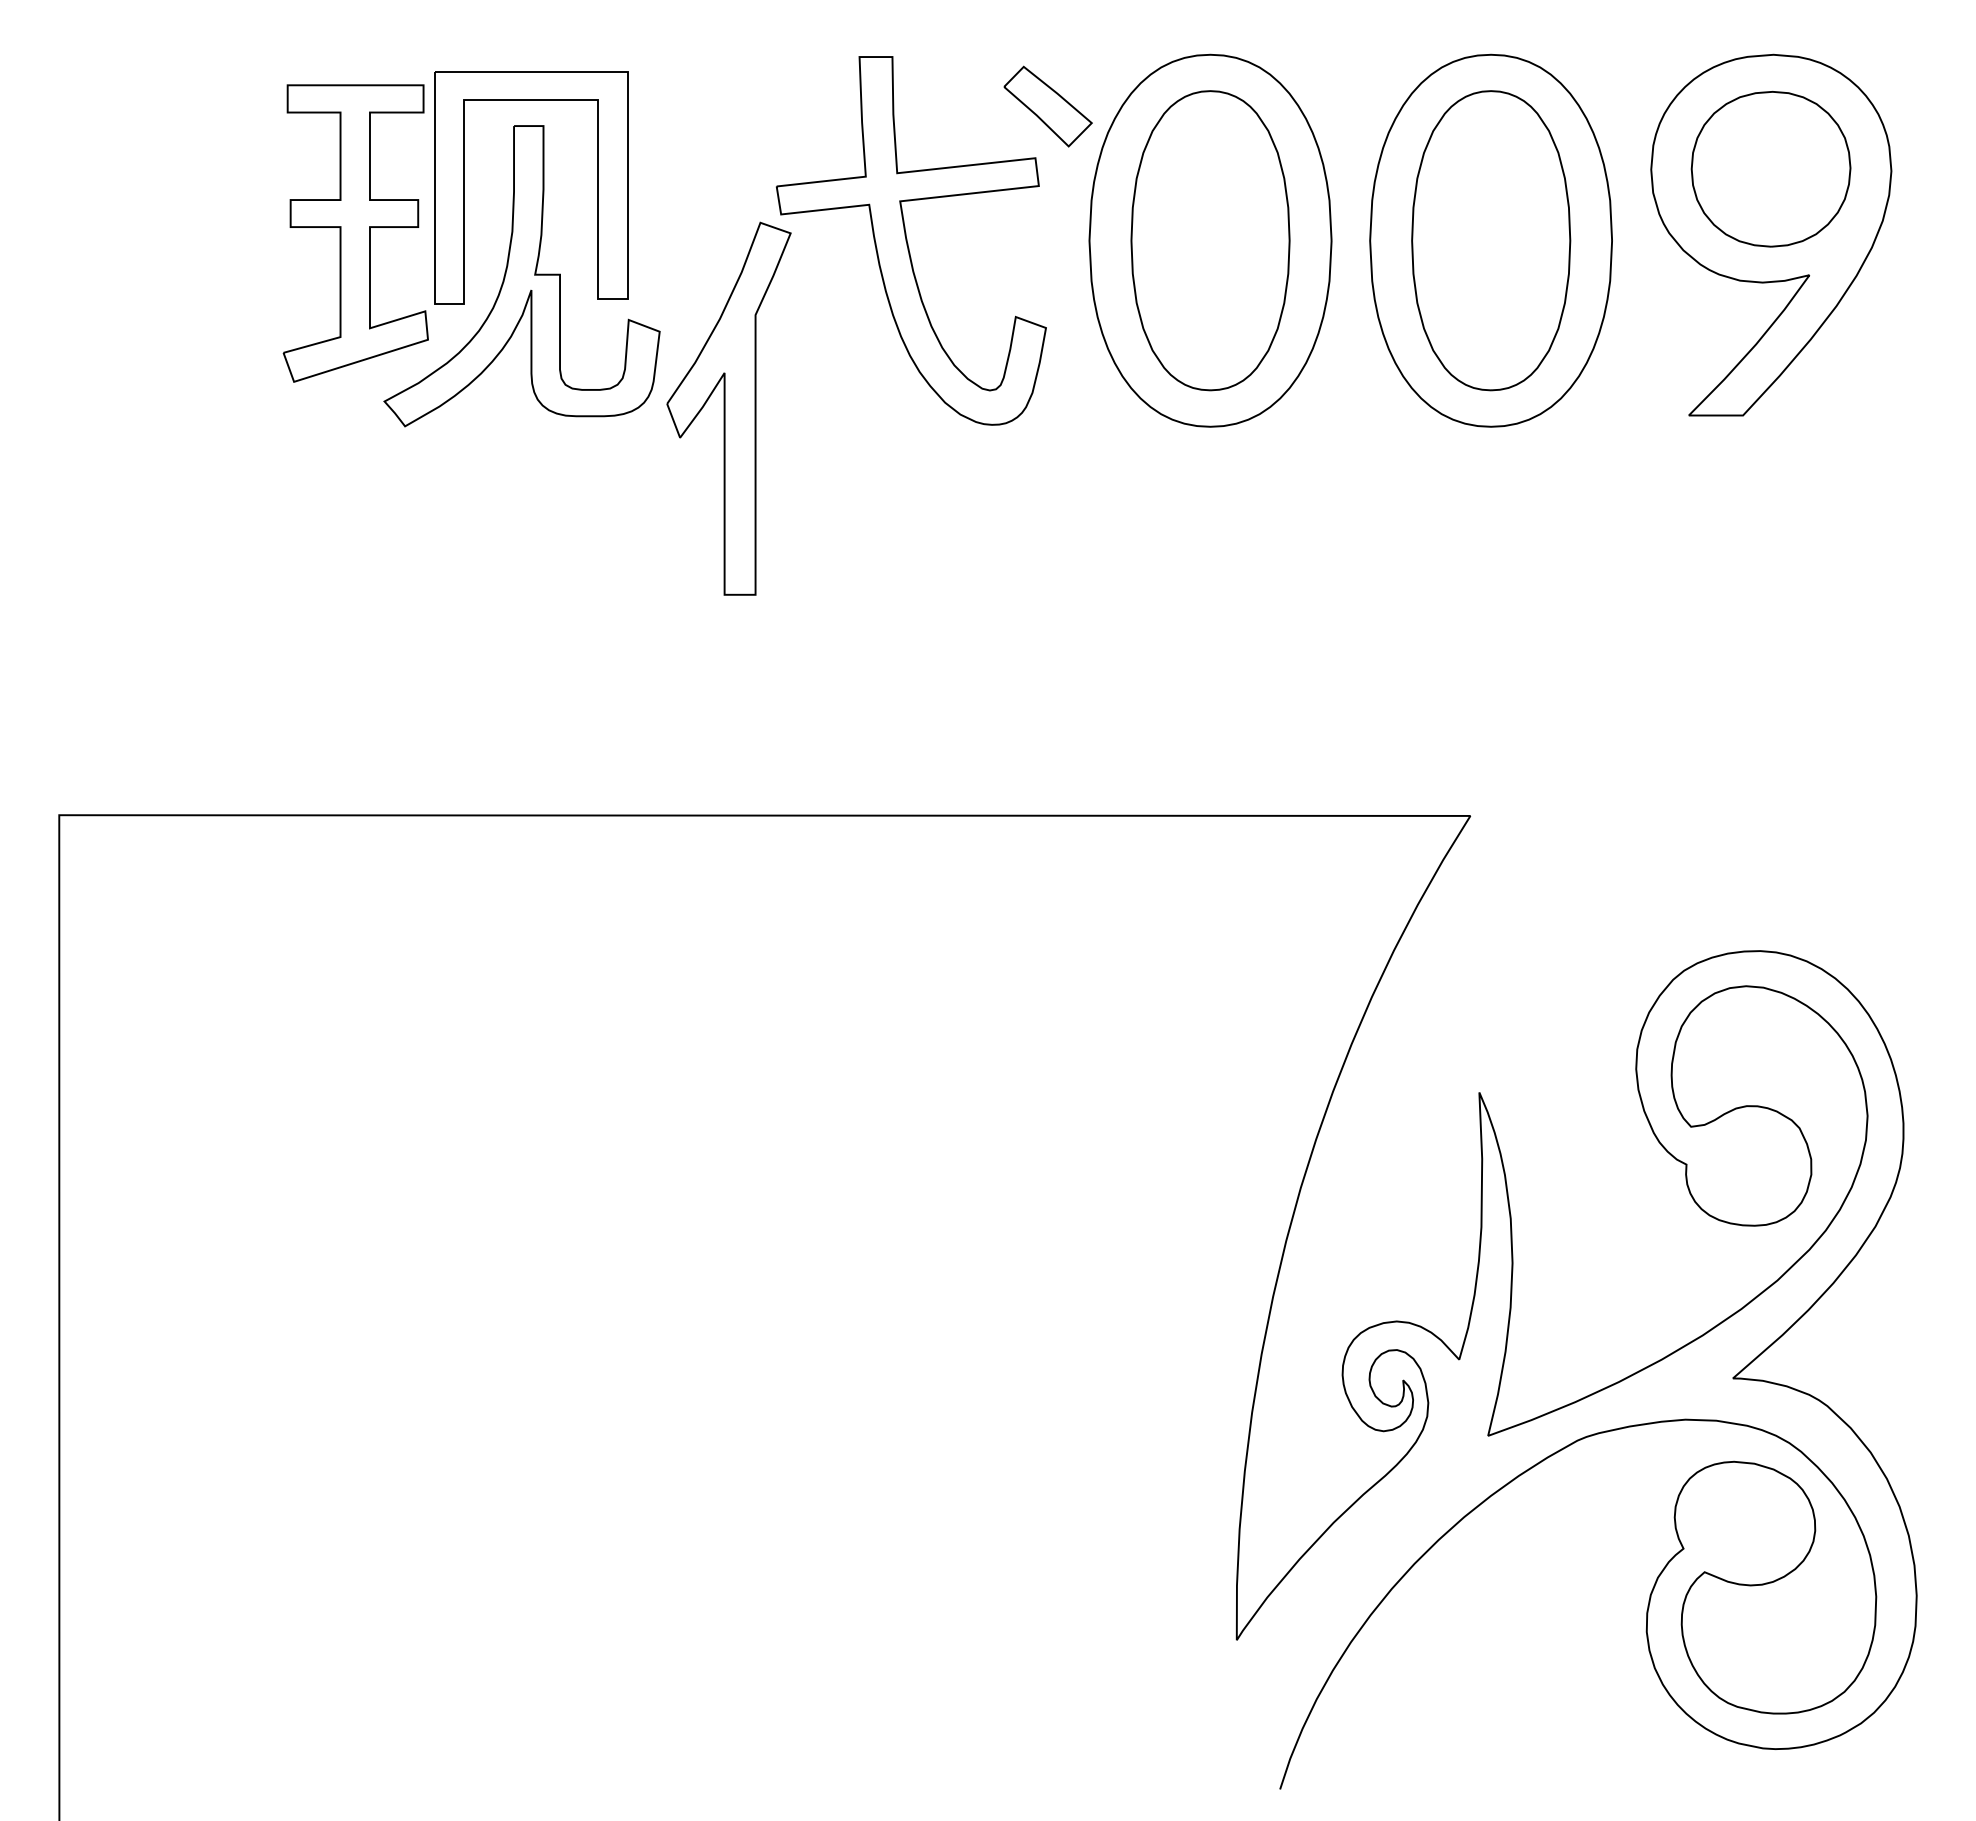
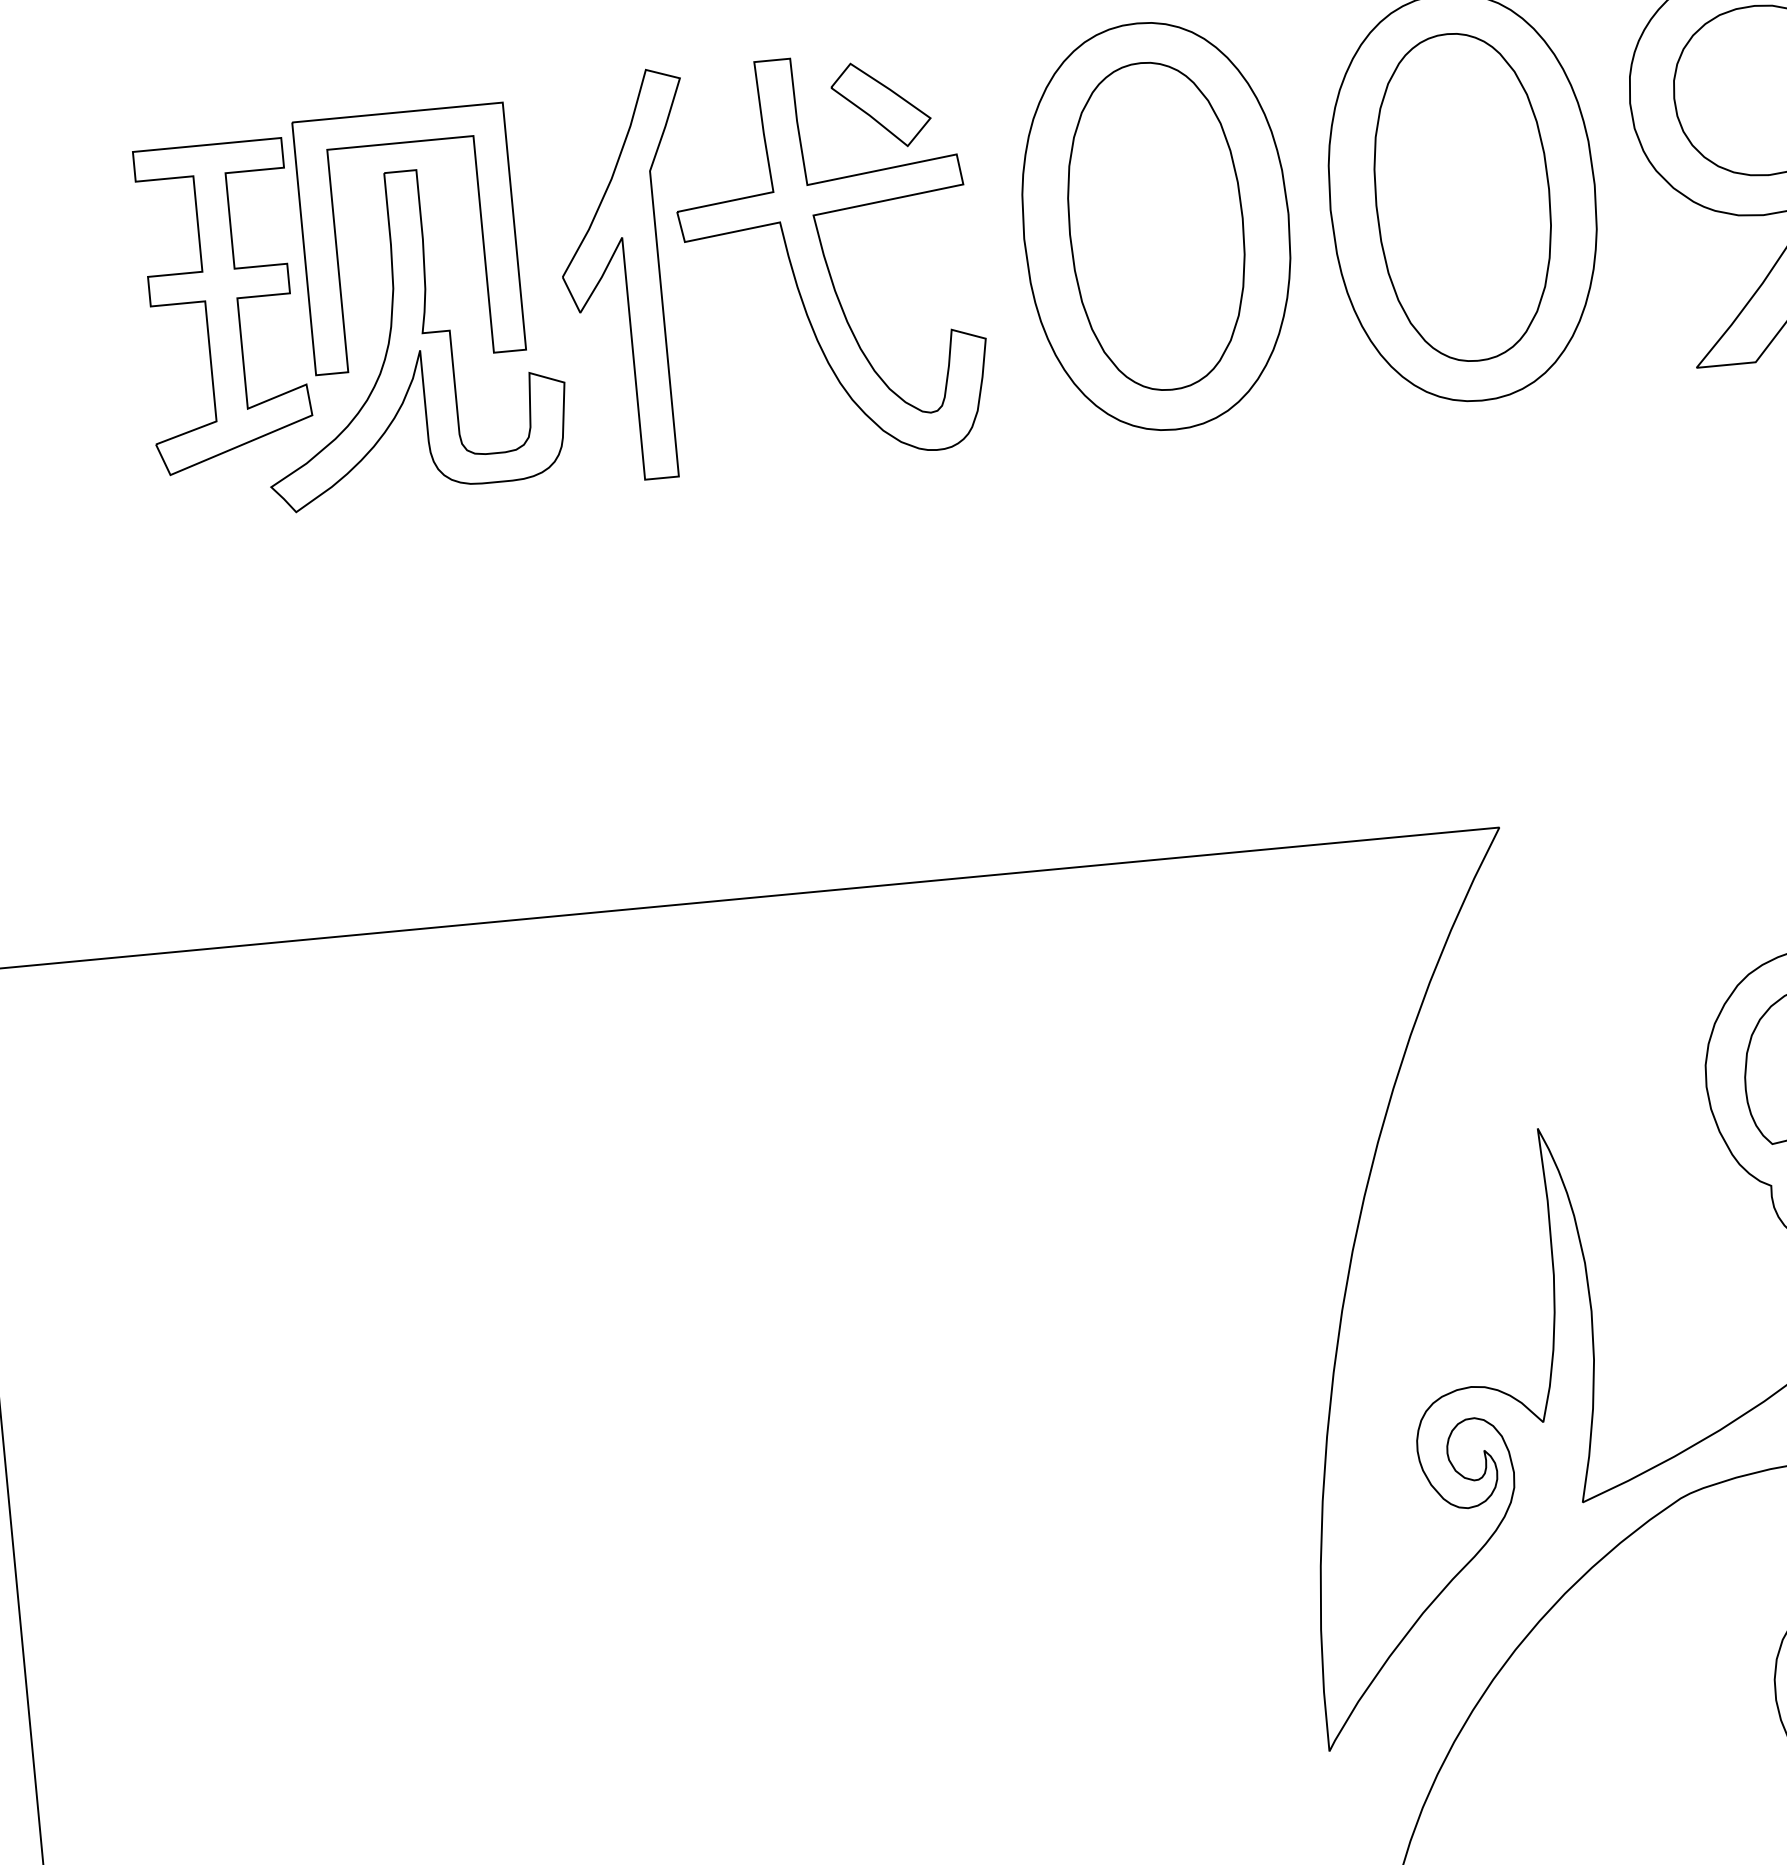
part: (1047, 106) -> (880, 104), moved
part: (728, 408) -> (630, 275), moved

